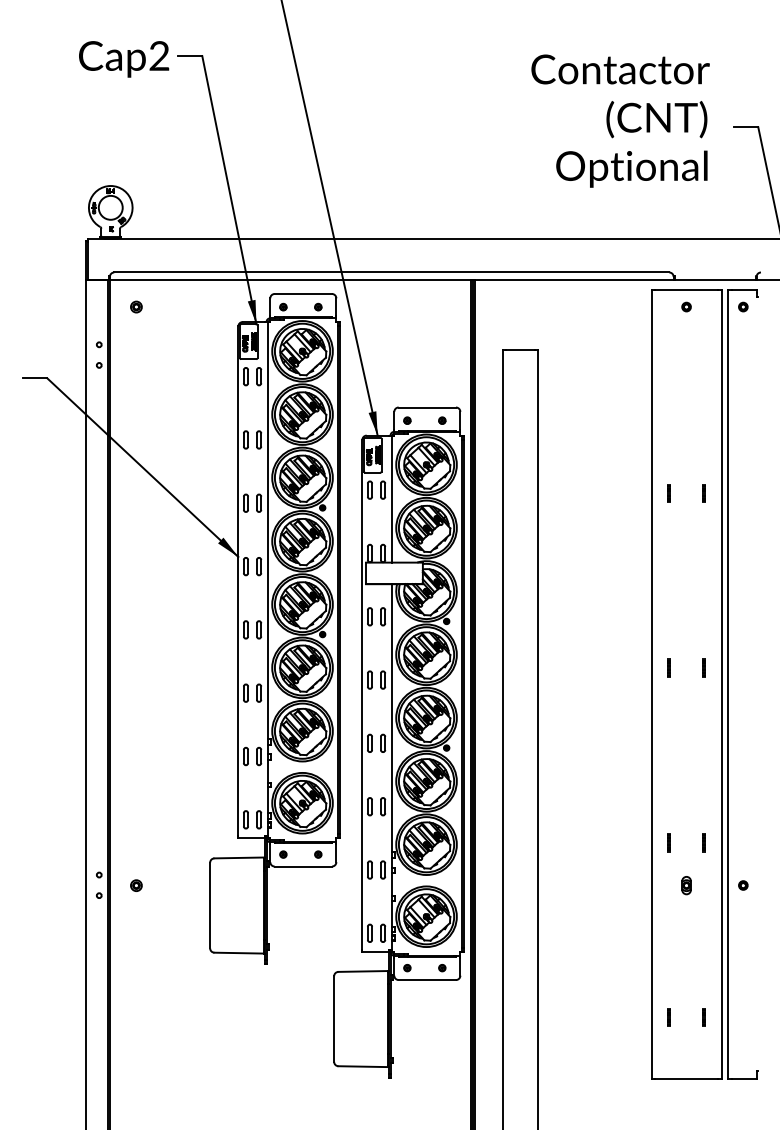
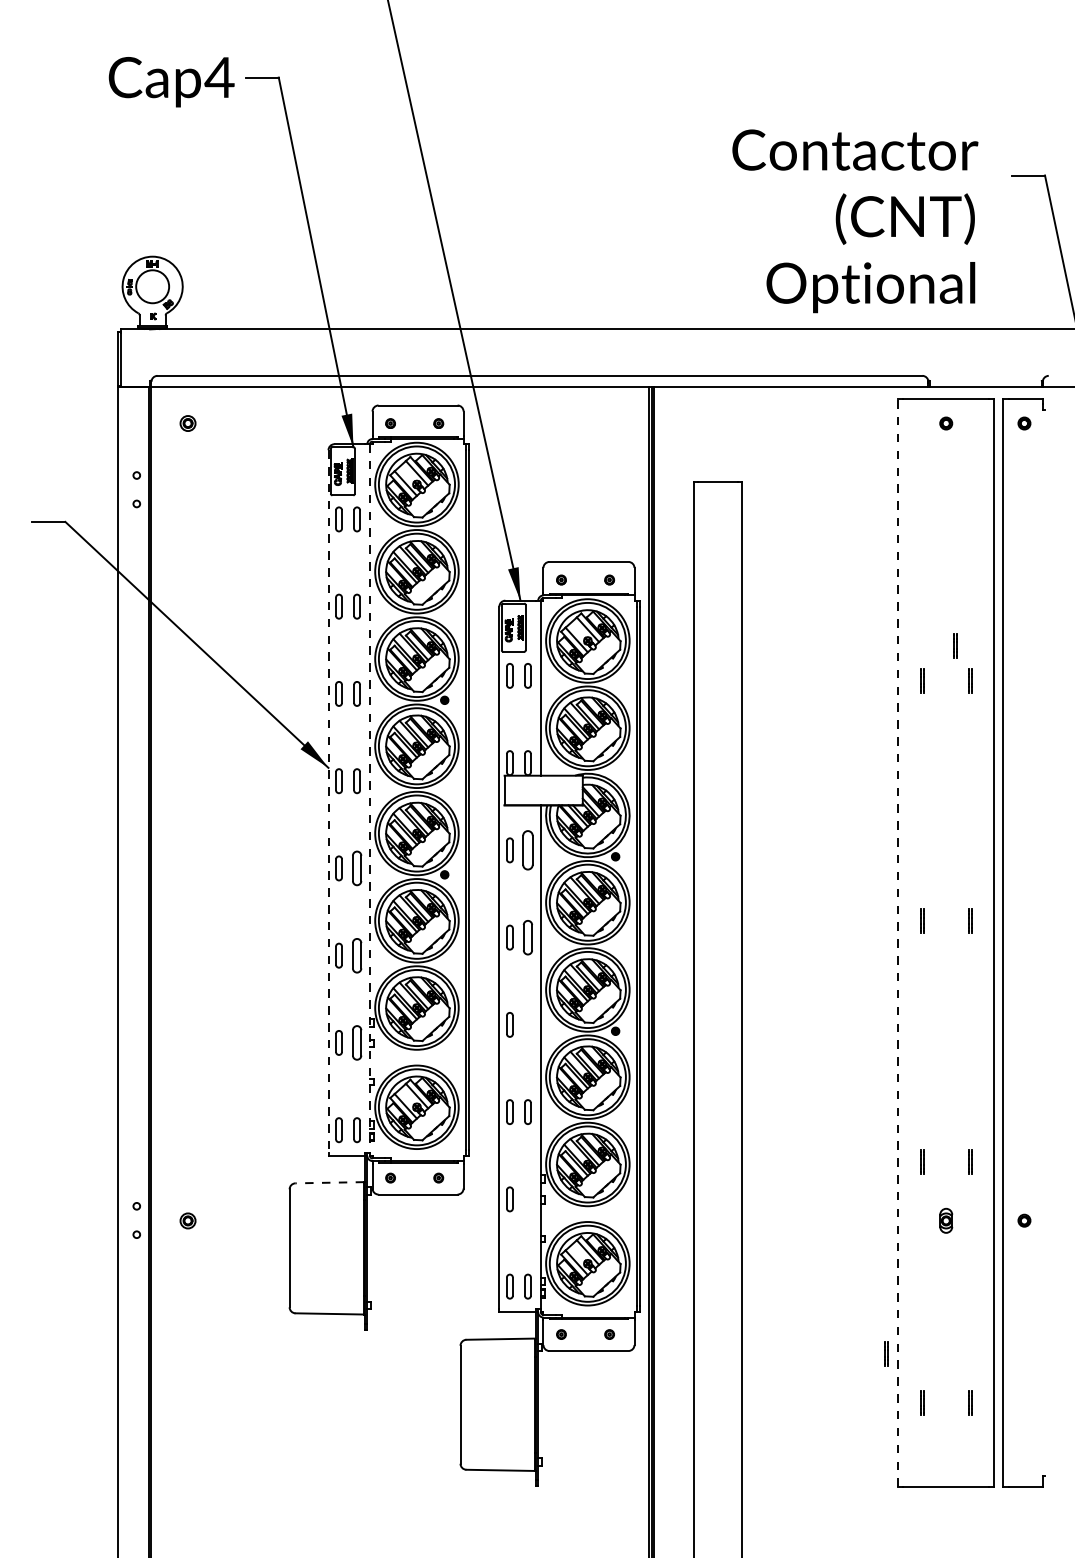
text: (159, 55) -> (219, 77), Cap2 -> Cap4
text: (620, 121) -> (855, 221), moved
line: (692, 468) -> (954, 645), added
line: (268, 579) -> (369, 798), solid -> dashed
line: (238, 581) -> (328, 801), solid -> dashed
part: (382, 616) -> (527, 850), size x1.6
part: (258, 629) -> (356, 868), size x1.4
part: (382, 680) -> (527, 937), size x1.4
line: (651, 684) -> (898, 943), solid -> dashed
part: (258, 693) -> (356, 955), size x1.4
part: (382, 743) -> (527, 1024), removed
part: (258, 756) -> (356, 1042), size x1.4
line: (239, 857) -> (329, 1182), solid -> dashed
part: (382, 870) -> (527, 1199), removed
line: (642, 981) -> (885, 1353), added

